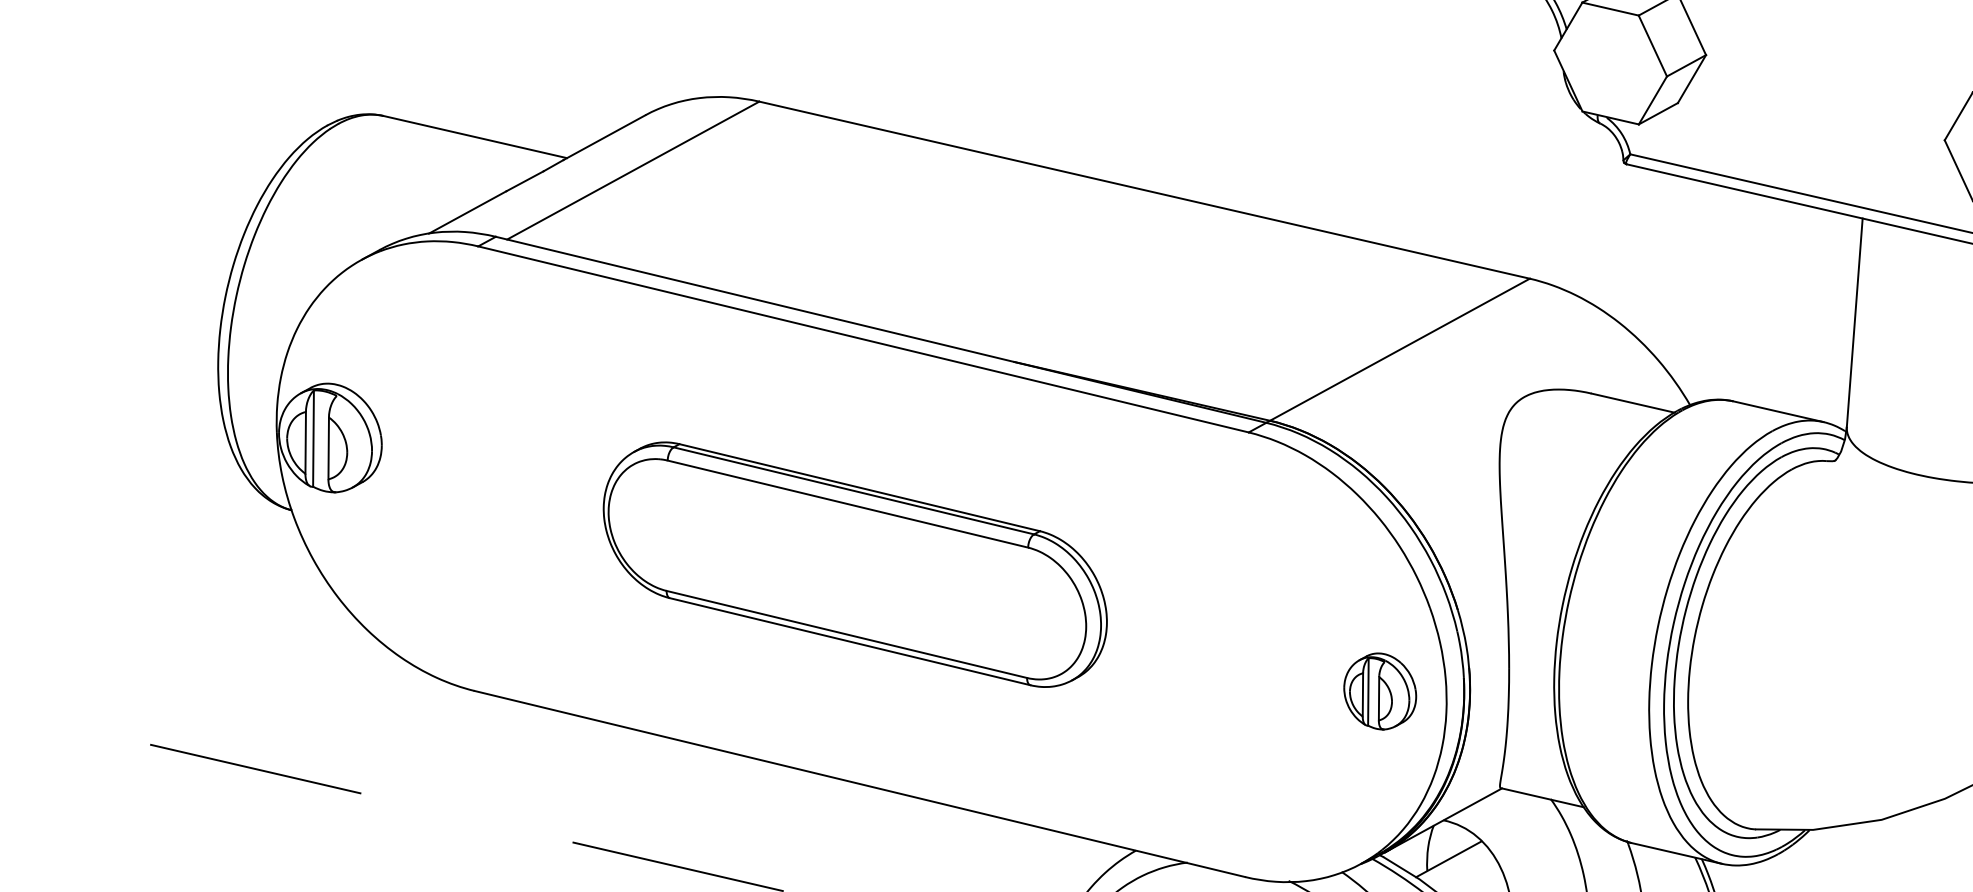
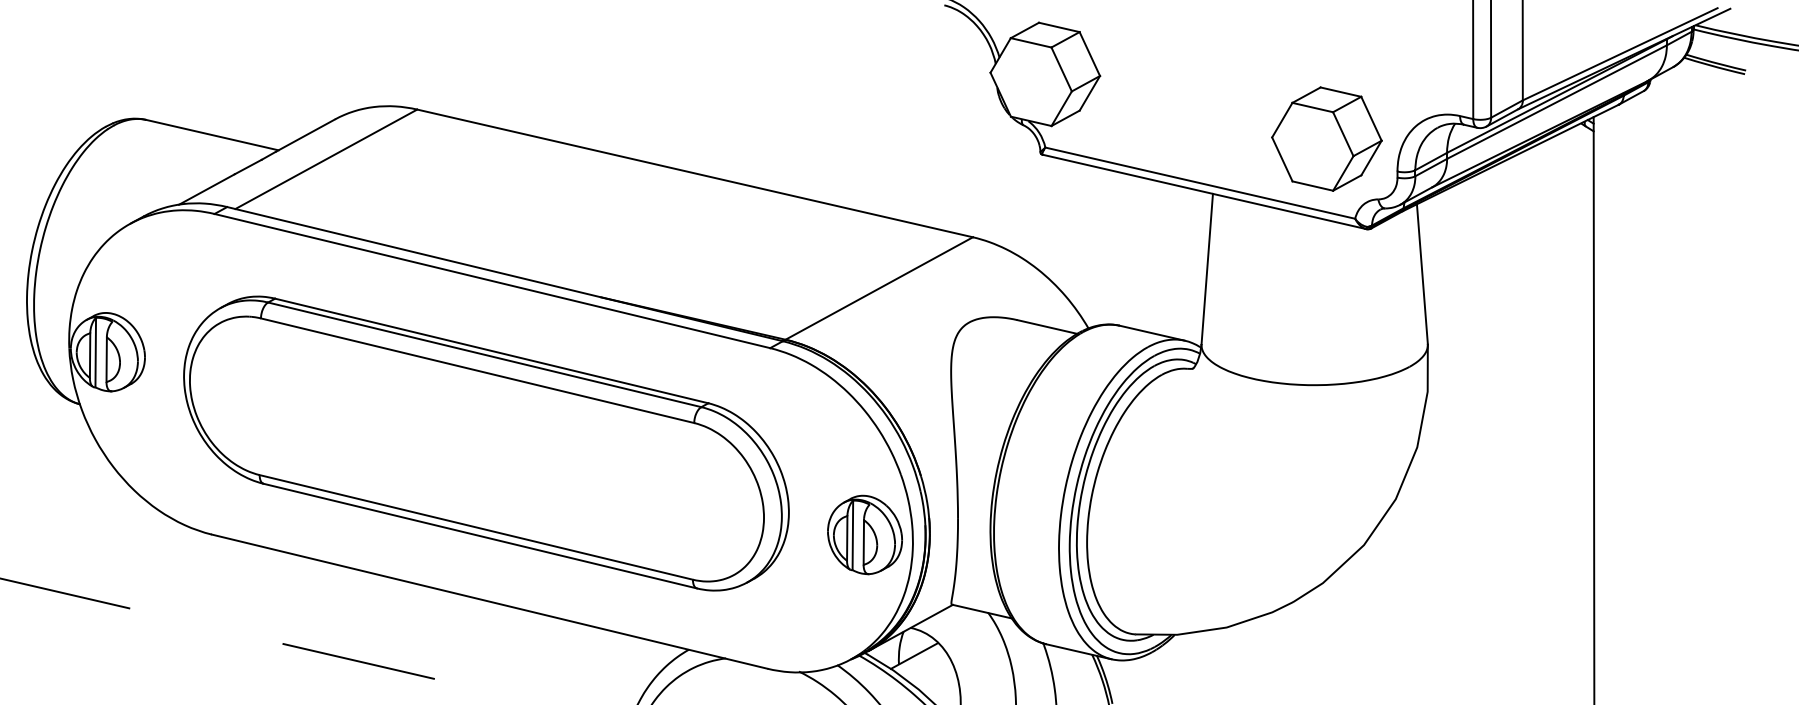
part: (855, 564) -> (486, 443), size x1.67
part: (1379, 690) -> (864, 534), size x1.43

